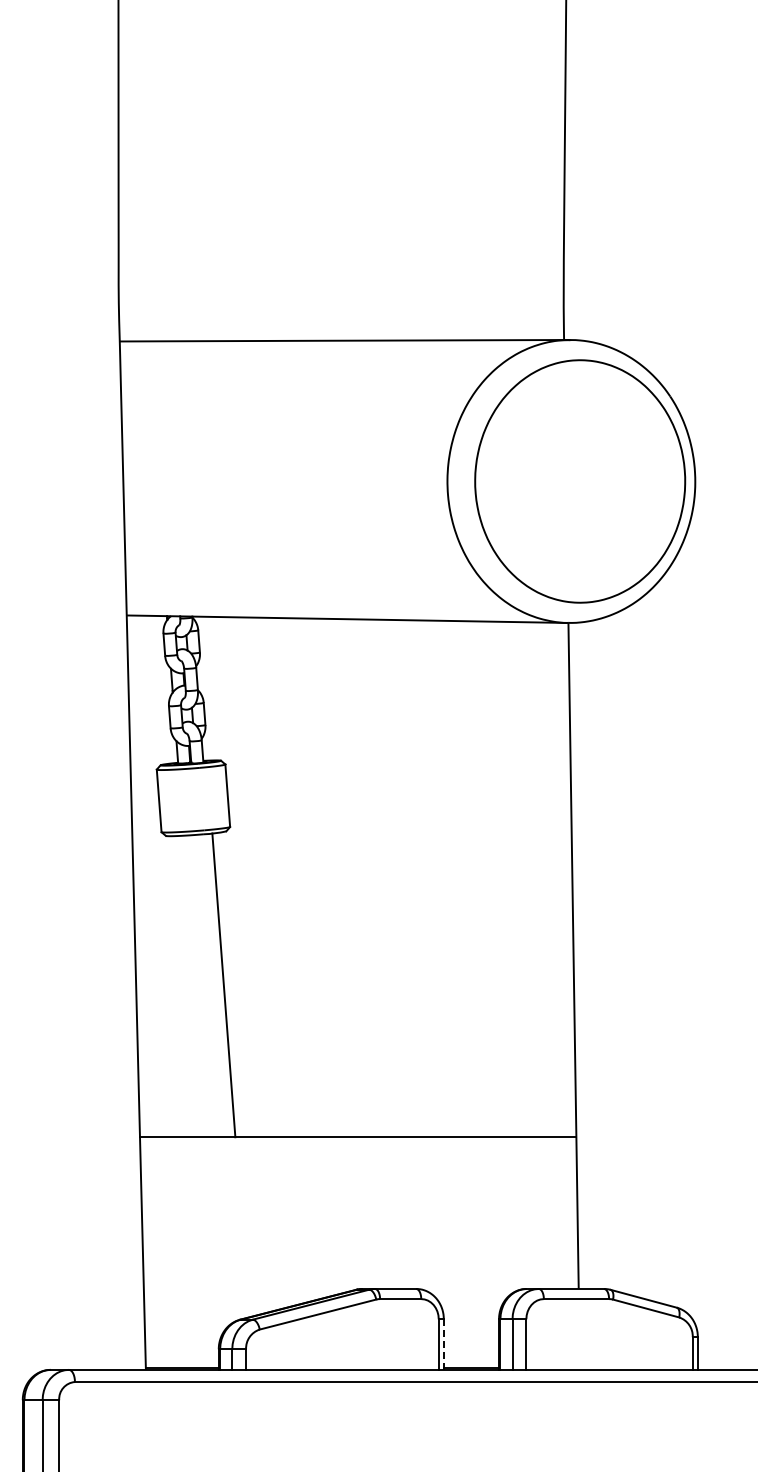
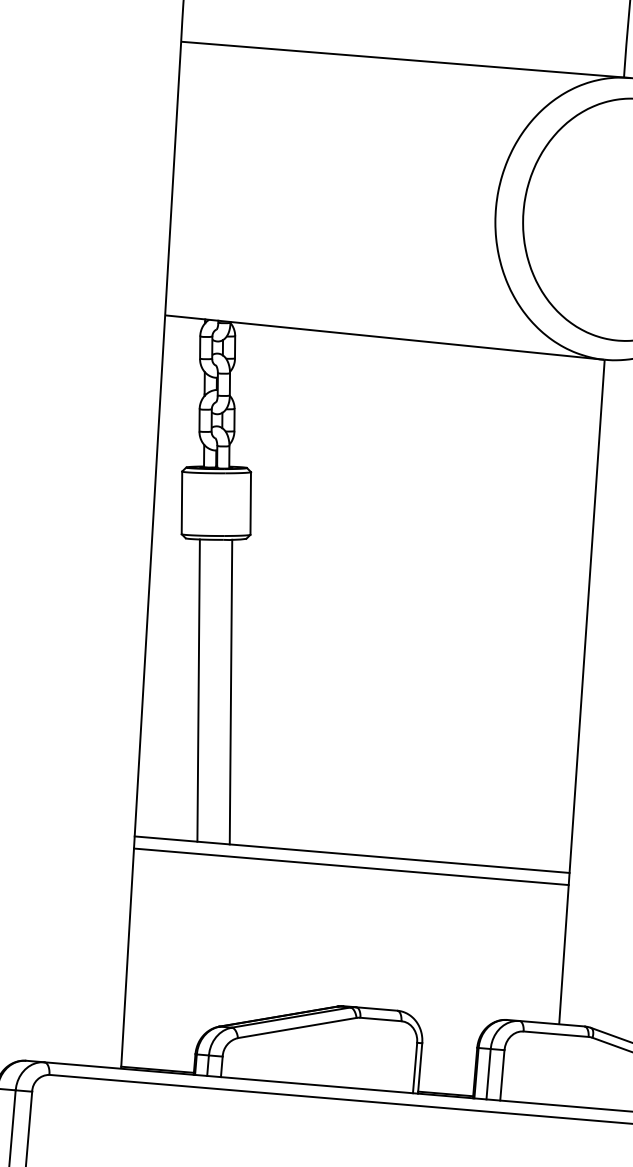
line: (191, 986) -> (198, 690), added
line: (358, 1149) -> (351, 866), added
line: (443, 1344) -> (419, 1068), dashed -> solid

